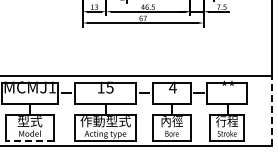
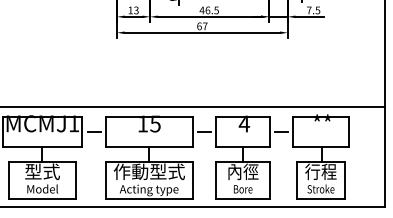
line: (272, 110) -> (385, 156), dashed -> solid
line: (29, 140) -> (41, 198), dashed -> solid

